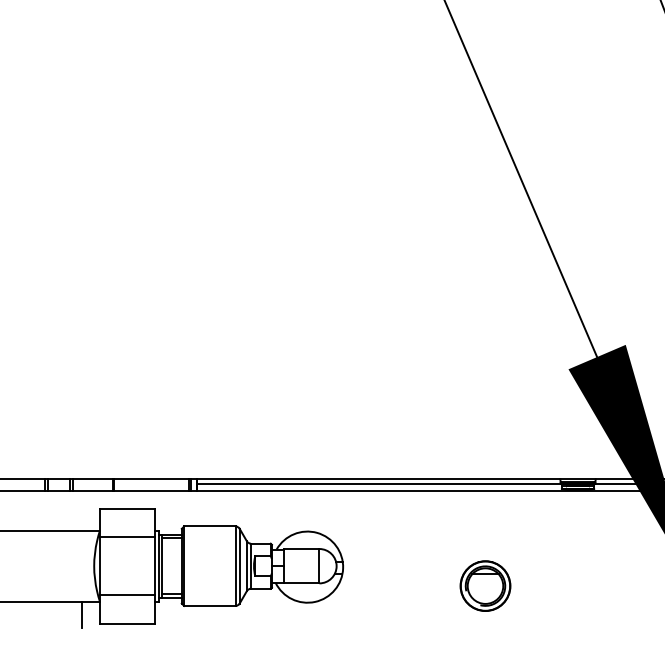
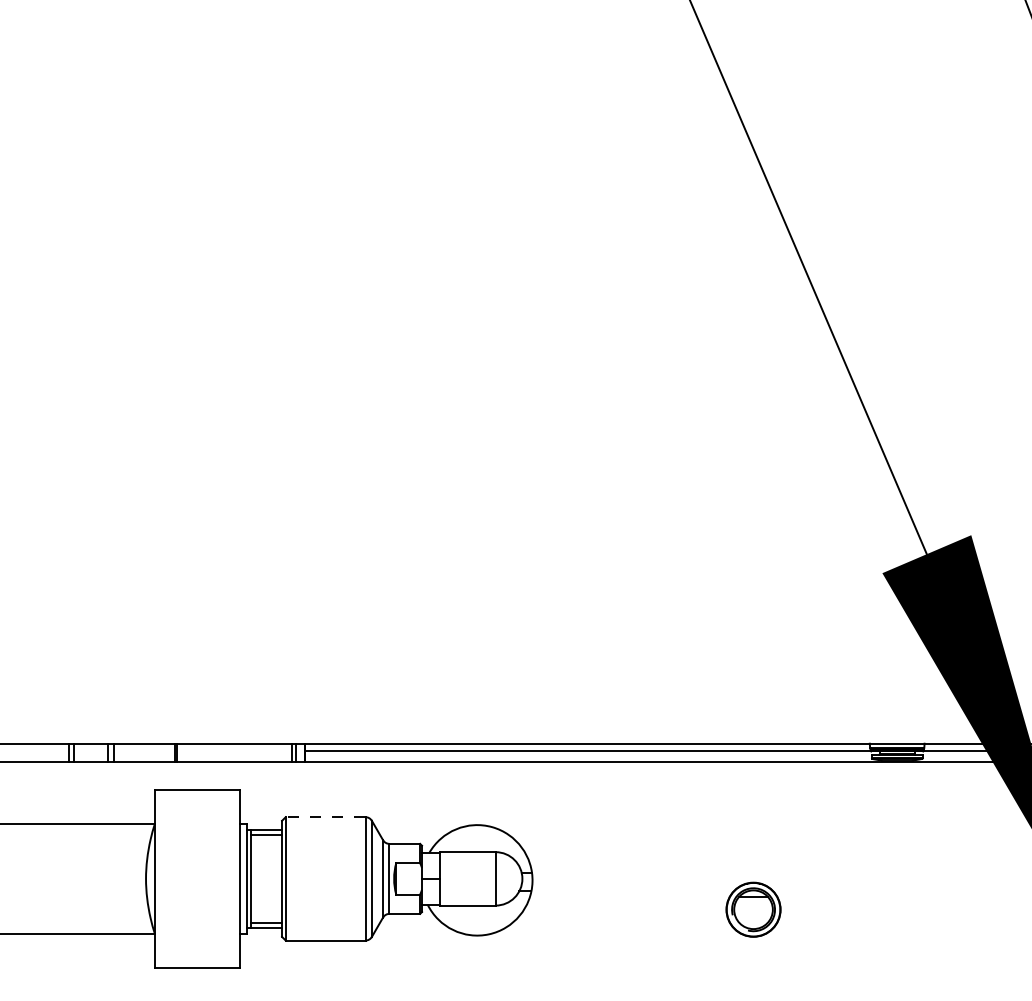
line: (209, 526) -> (325, 817), solid -> dashed
line: (126, 537) -> (196, 834), removed
part: (485, 585) -> (753, 908), size x0.7
line: (126, 594) -> (196, 922), removed
line: (82, 614) -> (127, 953), removed

